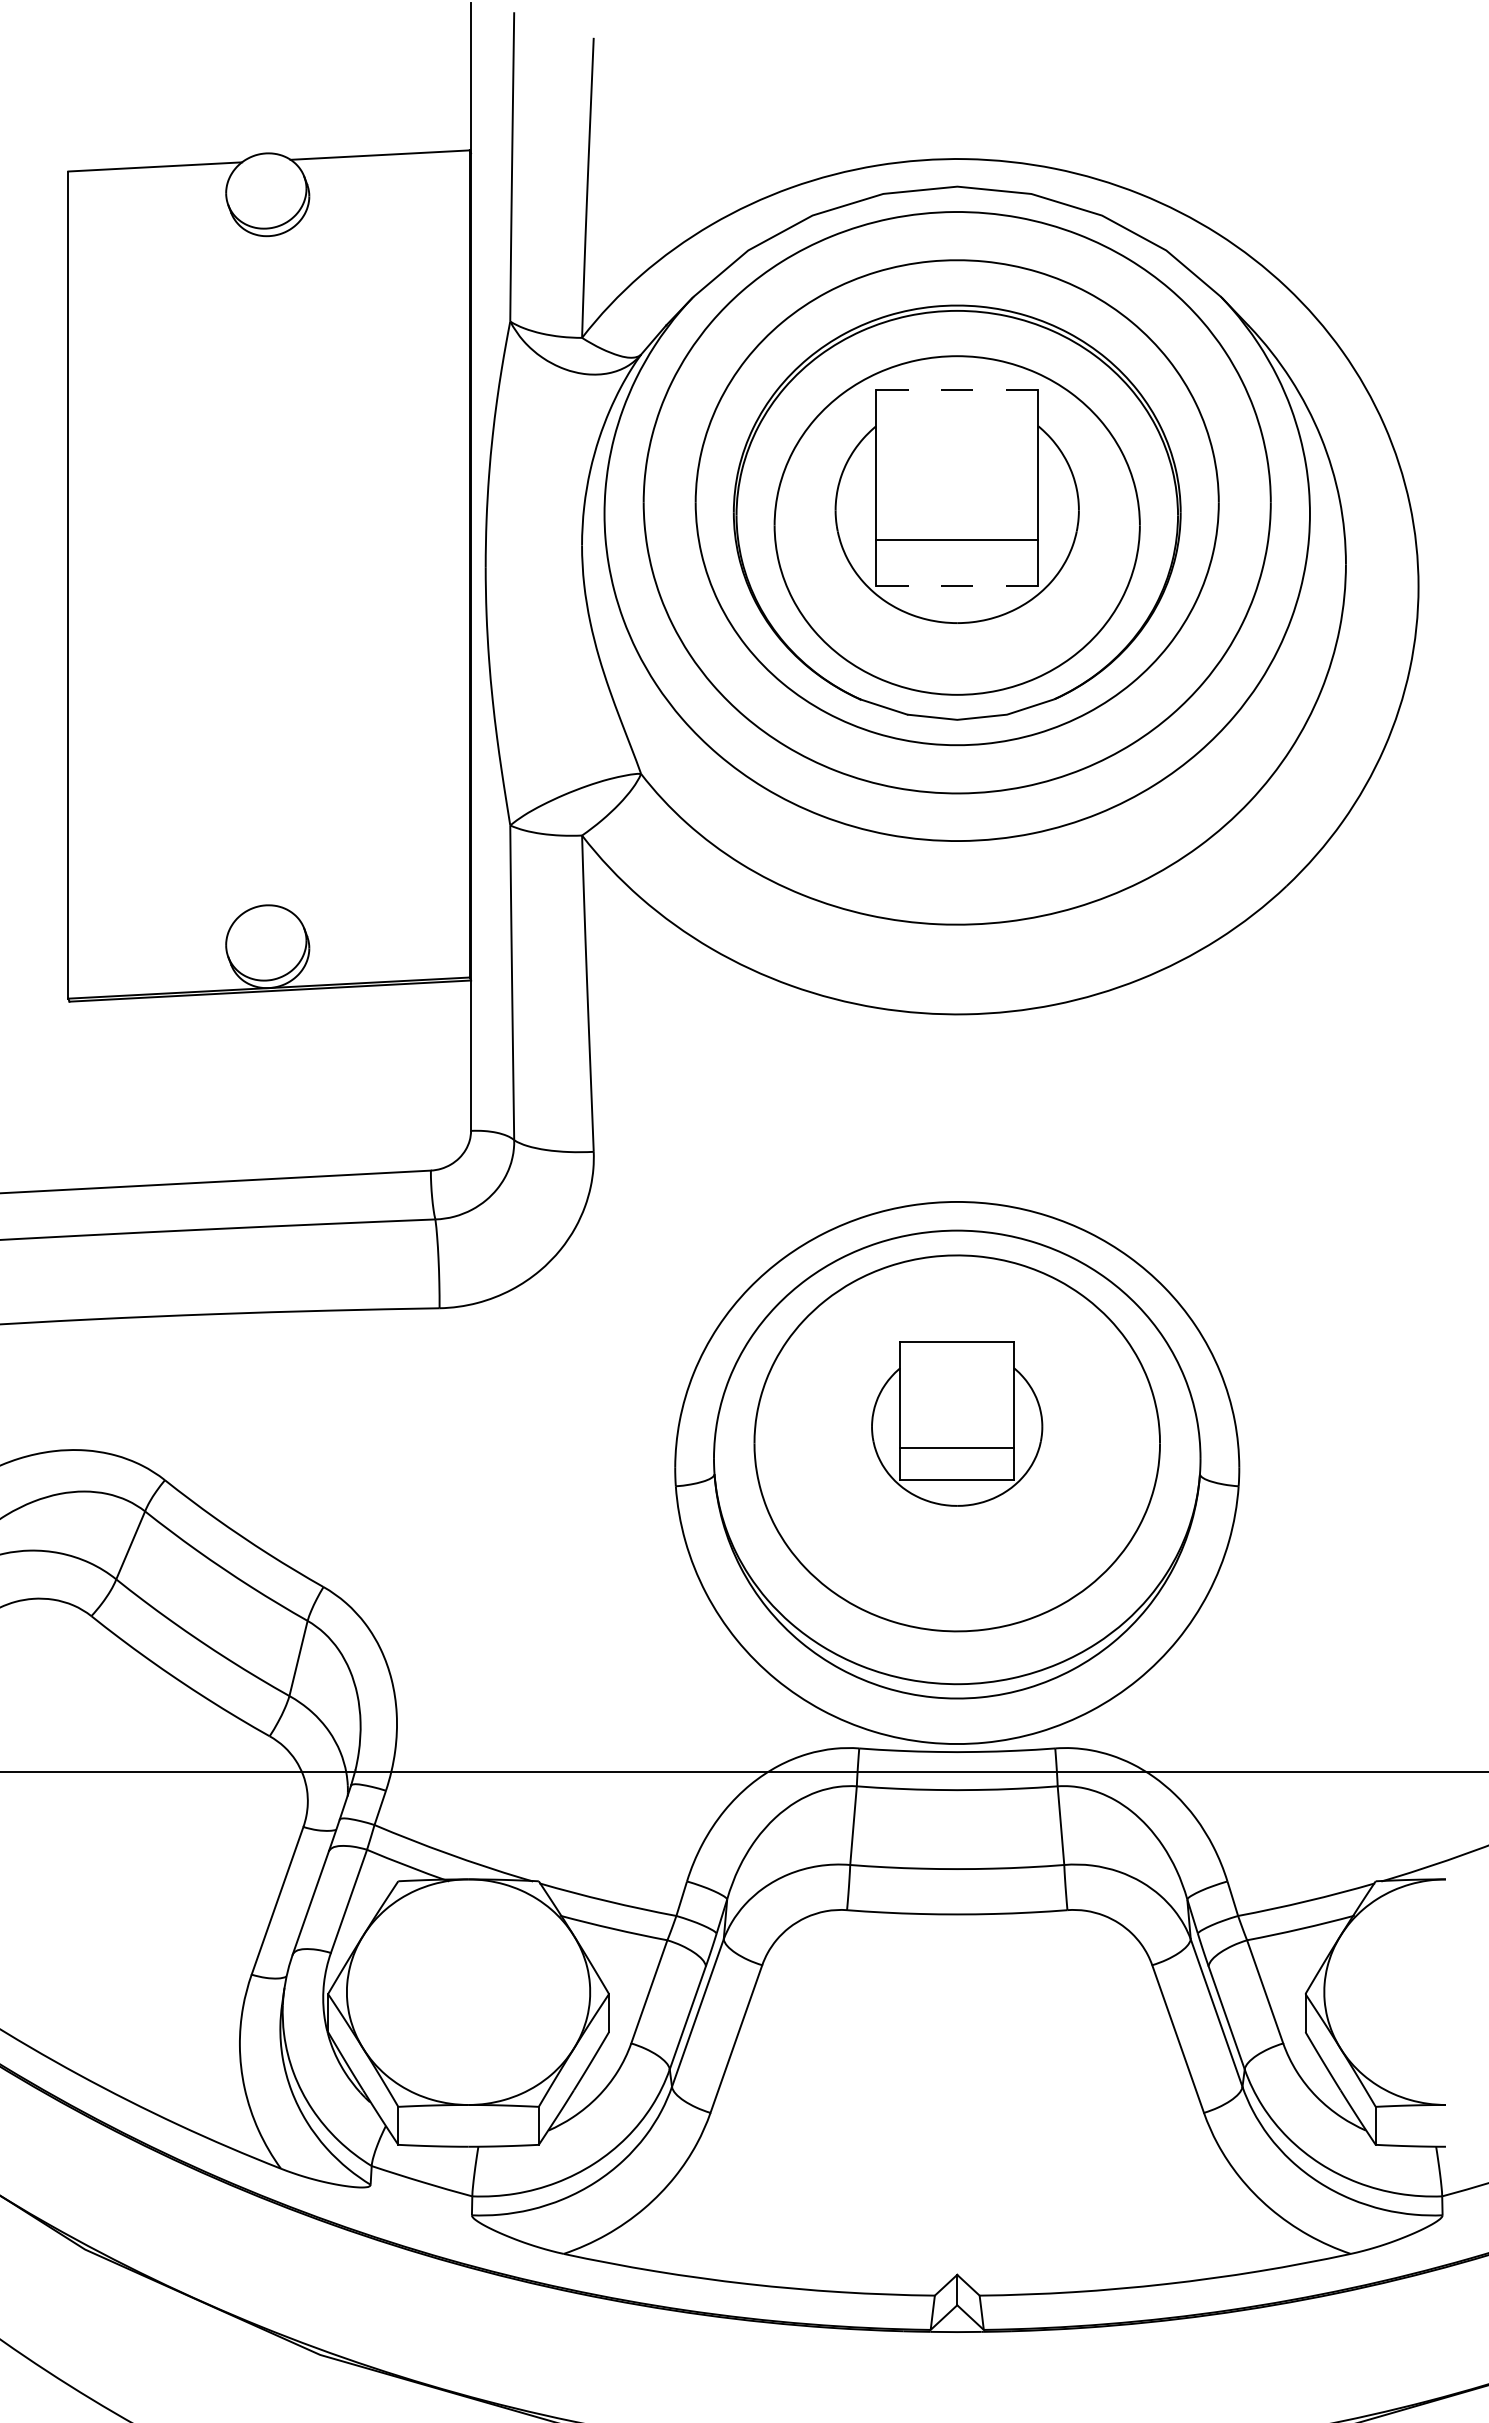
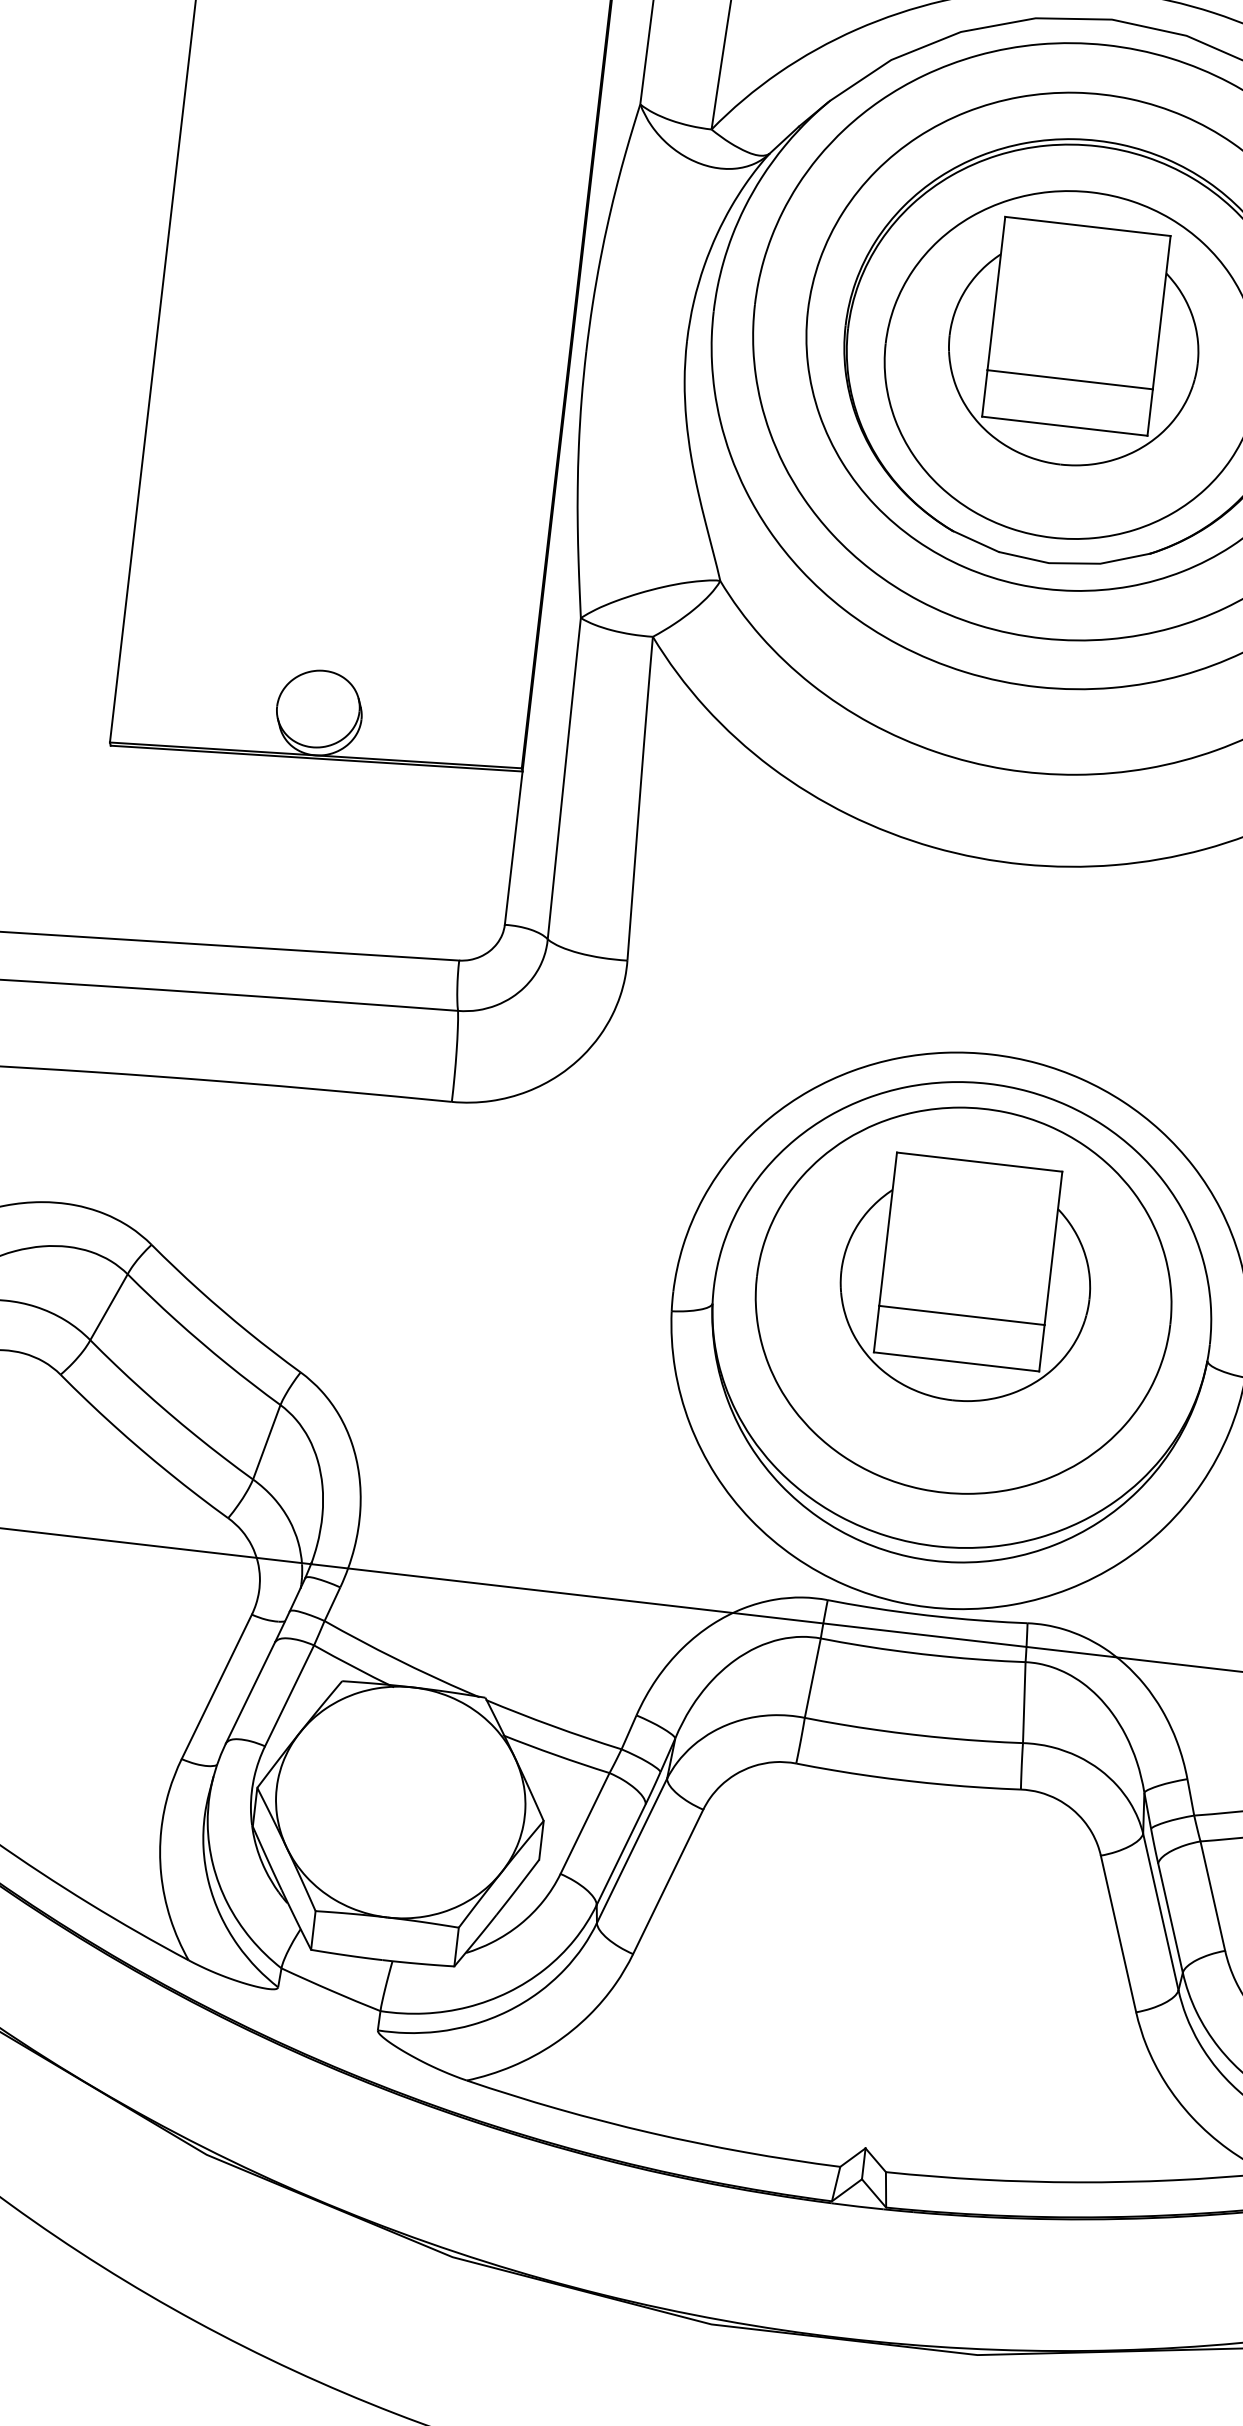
line: (956, 389) -> (1087, 226), dashed -> solid
line: (957, 585) -> (1065, 426), dashed -> solid
part: (956, 1423) -> (965, 1280), size x1.43

